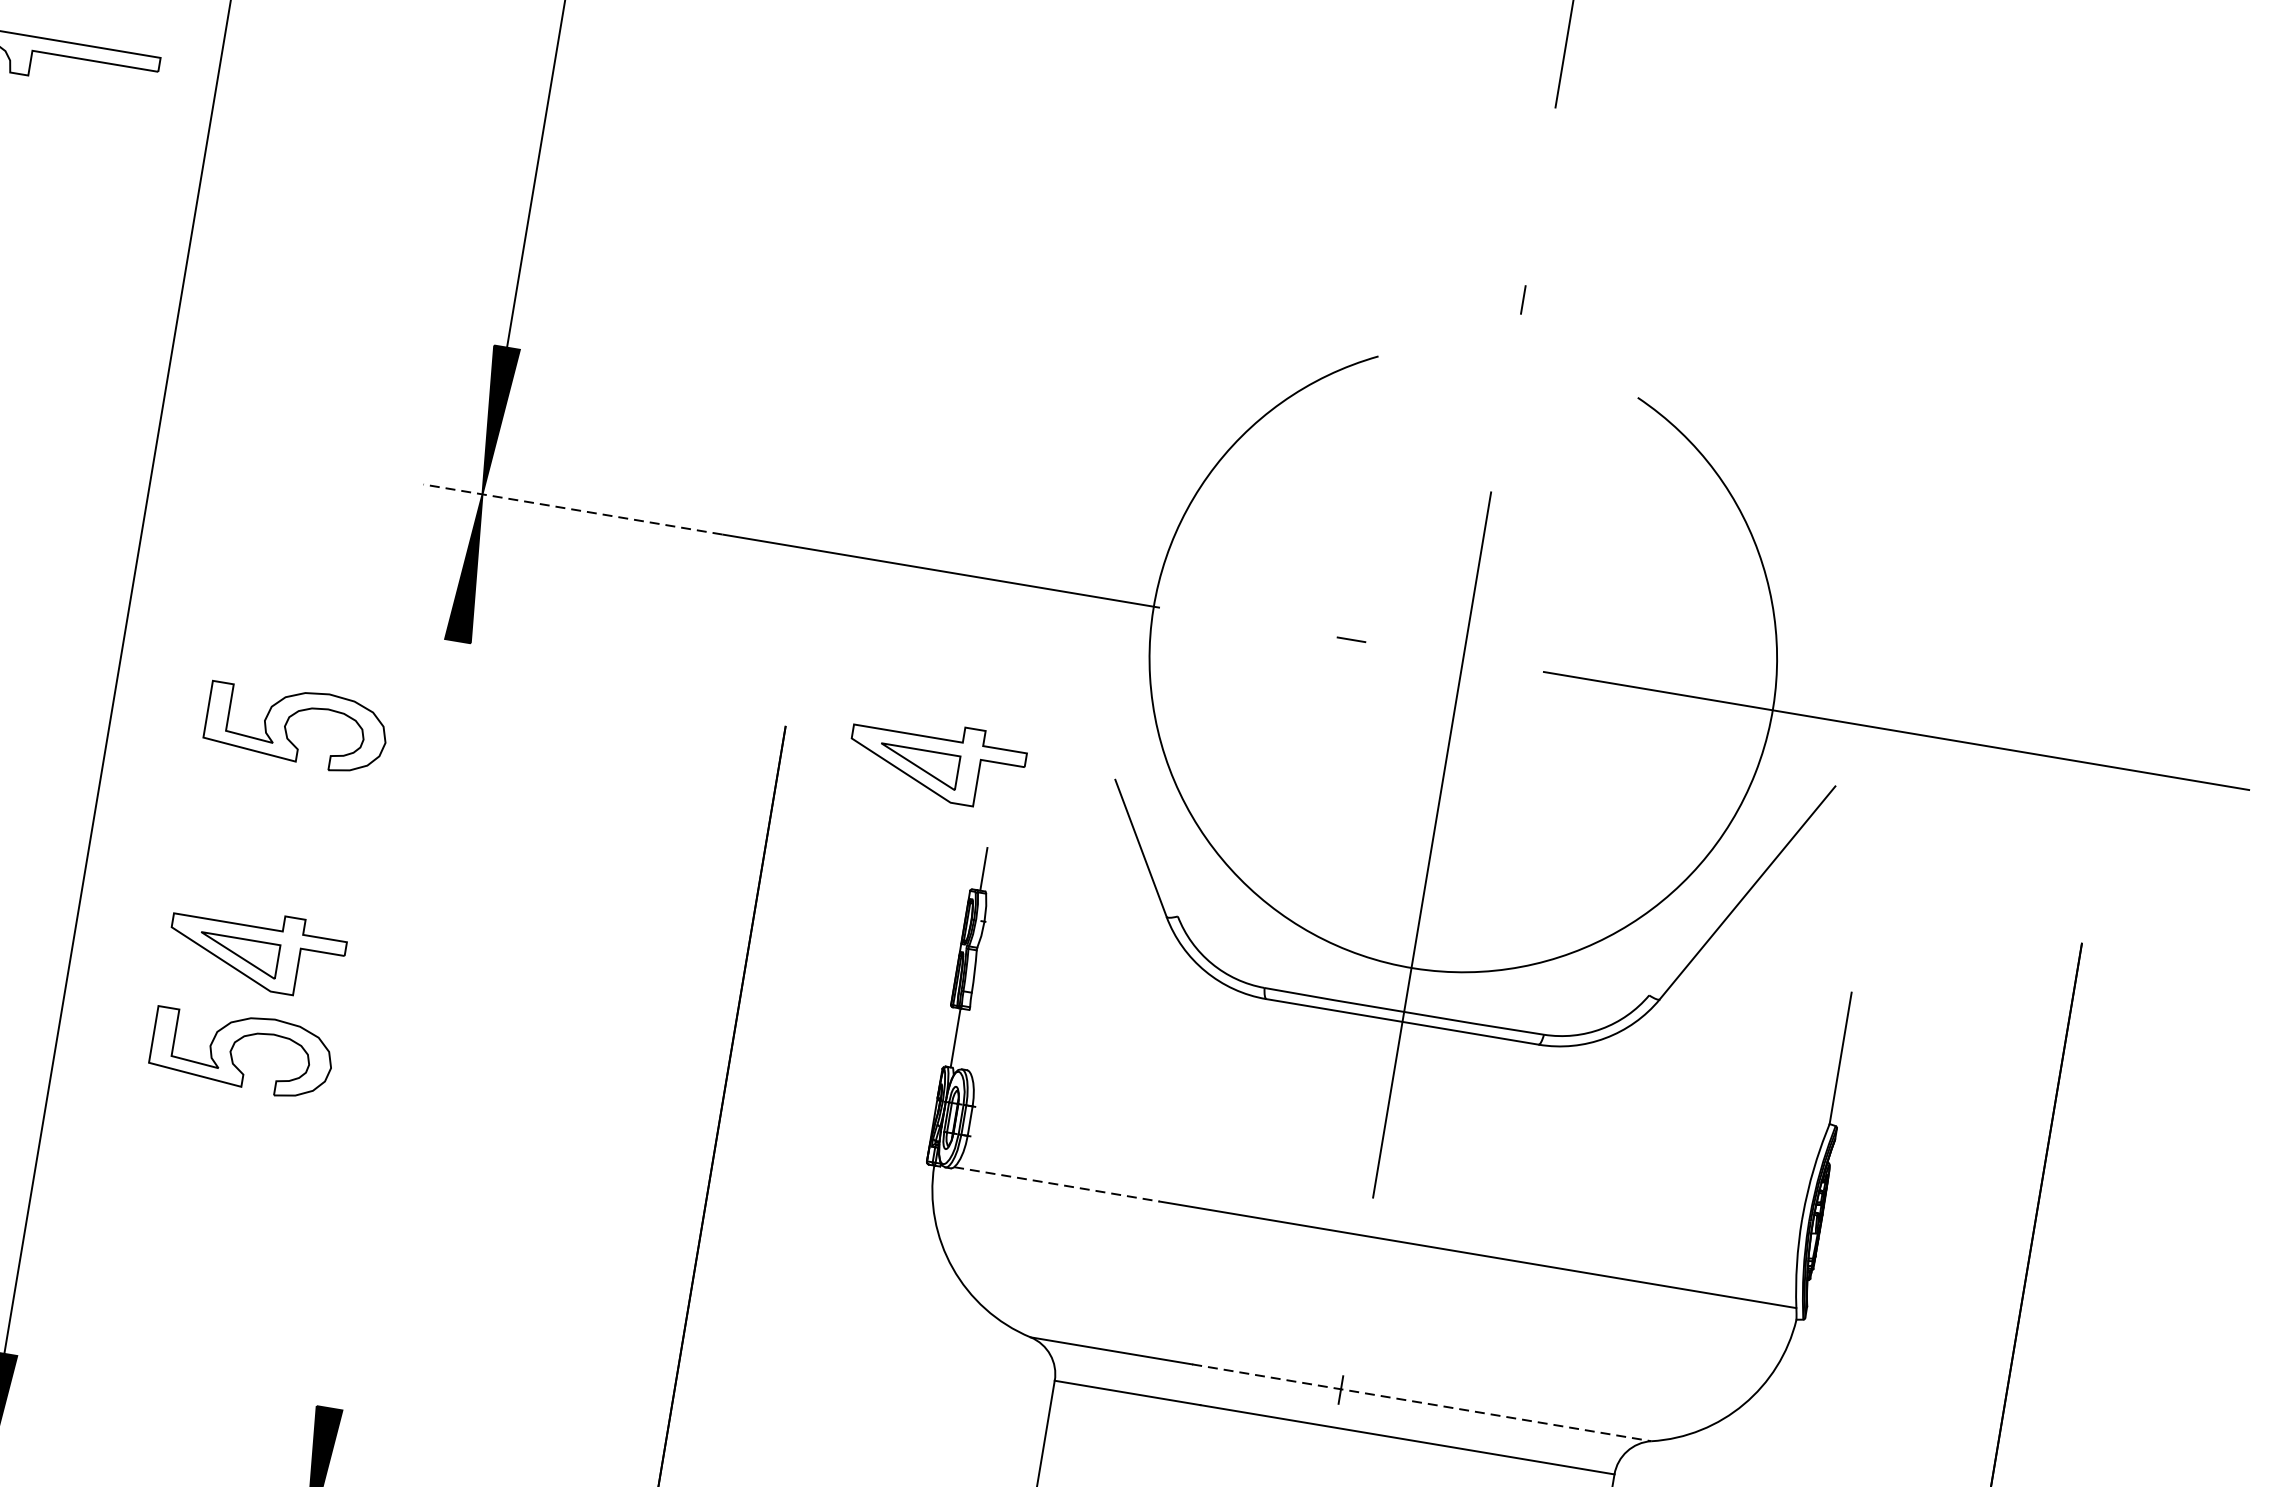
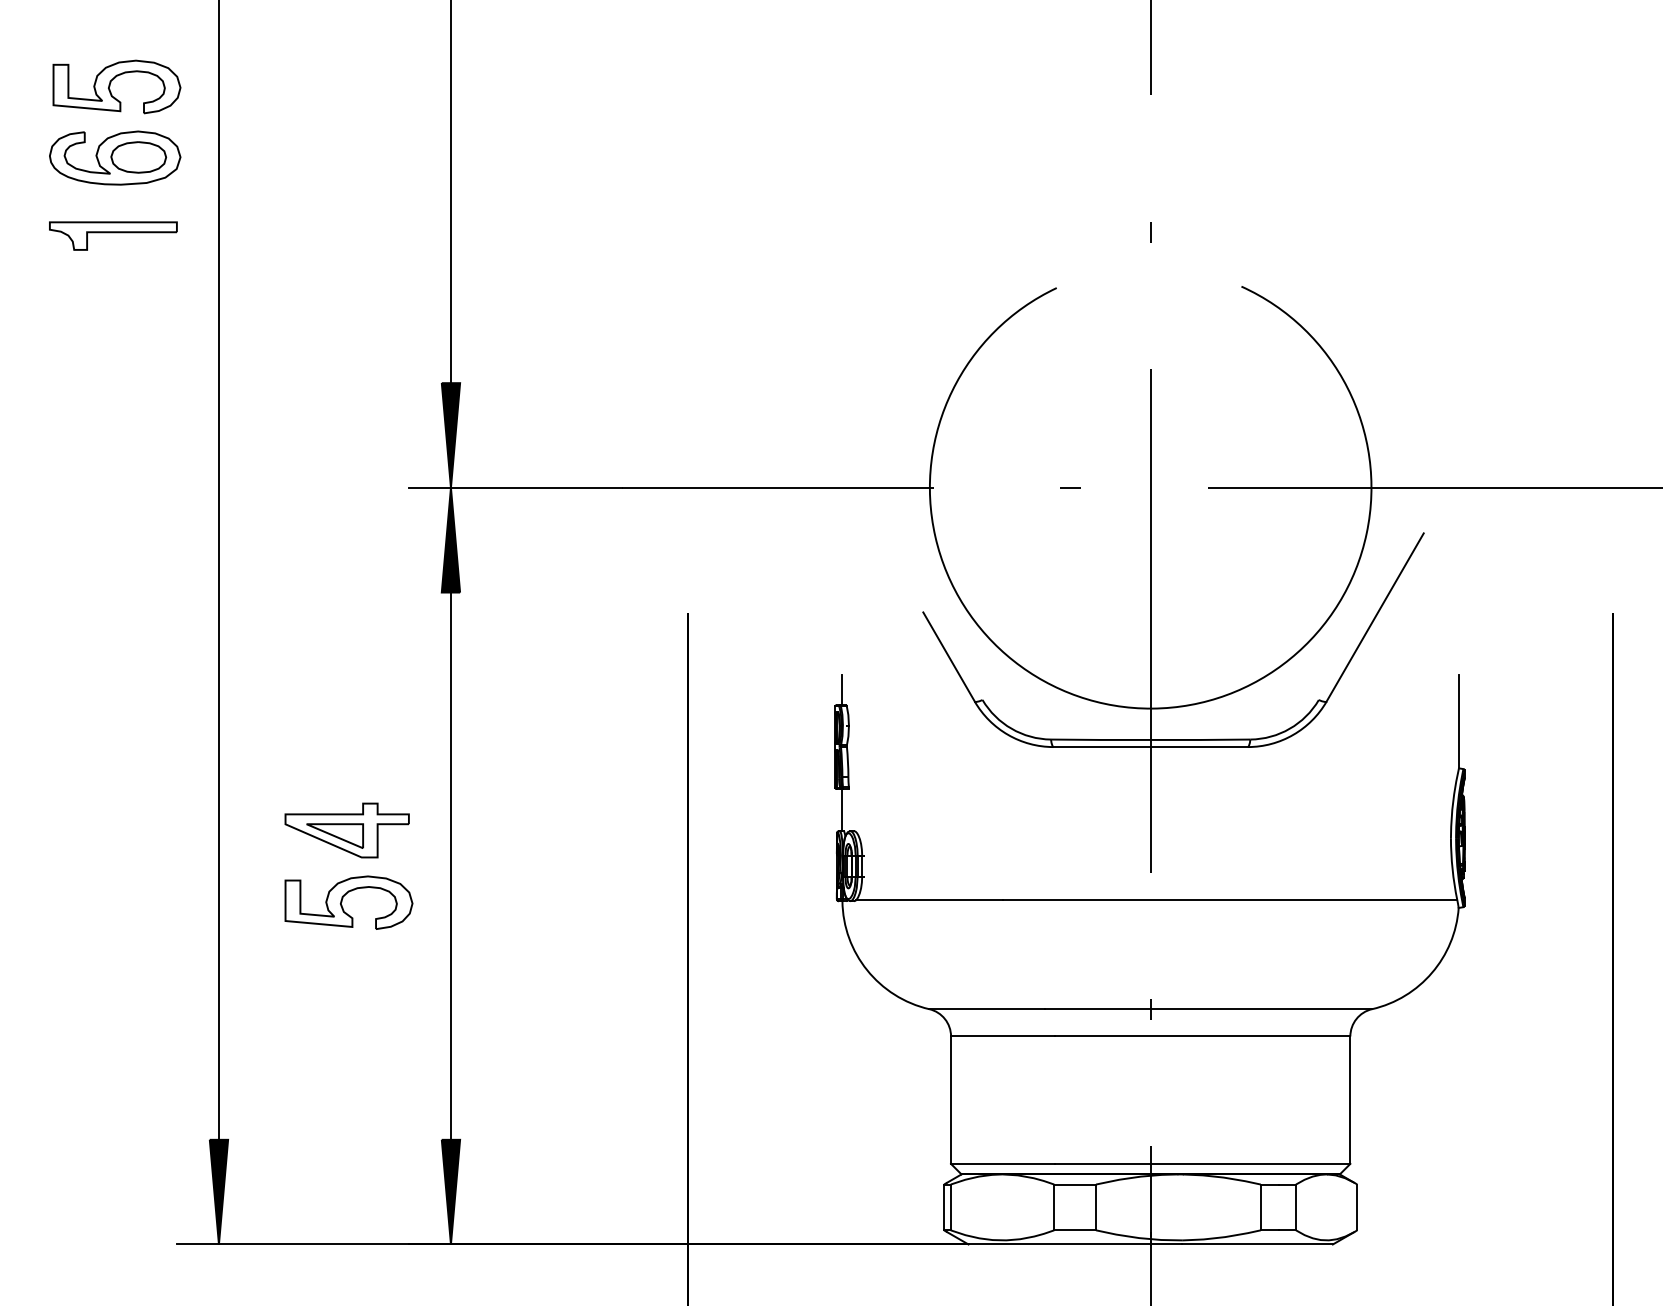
line: (573, 509) -> (515, 487), dashed -> solid
part: (296, 726) -> (348, 670), removed
part: (935, 761) -> (796, 620), removed
line: (393, 1023) -> (450, 865), added
line: (1058, 1183) -> (930, 899), dashed -> solid
line: (1421, 1403) -> (1208, 1009), dashed -> solid

